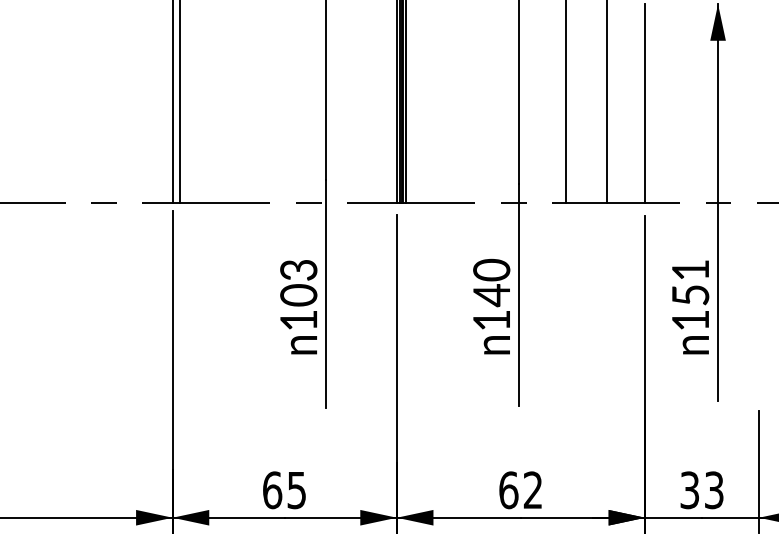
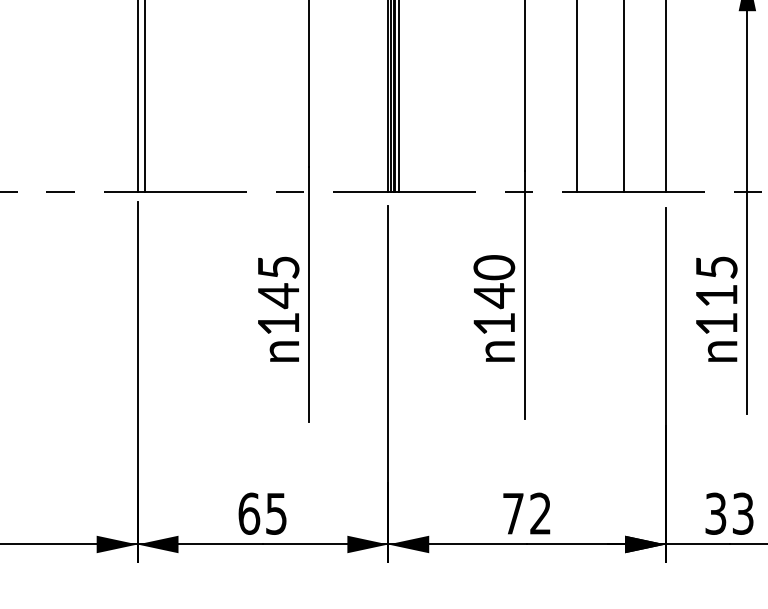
text: (690, 282) -> (716, 281), 151 -> 115
text: (298, 283) -> (278, 282), 103 -> 145
text: (508, 490) -> (513, 514), 62 -> 72

